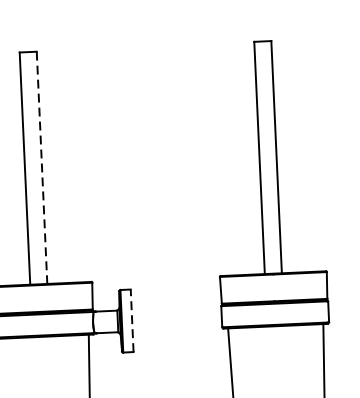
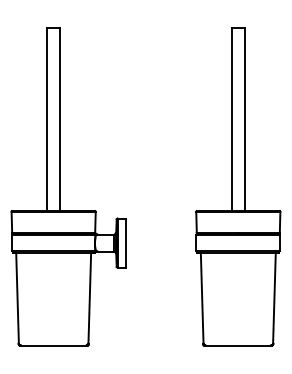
line: (42, 168) -> (60, 120), dashed -> solid
line: (131, 321) -> (125, 243), dashed -> solid

